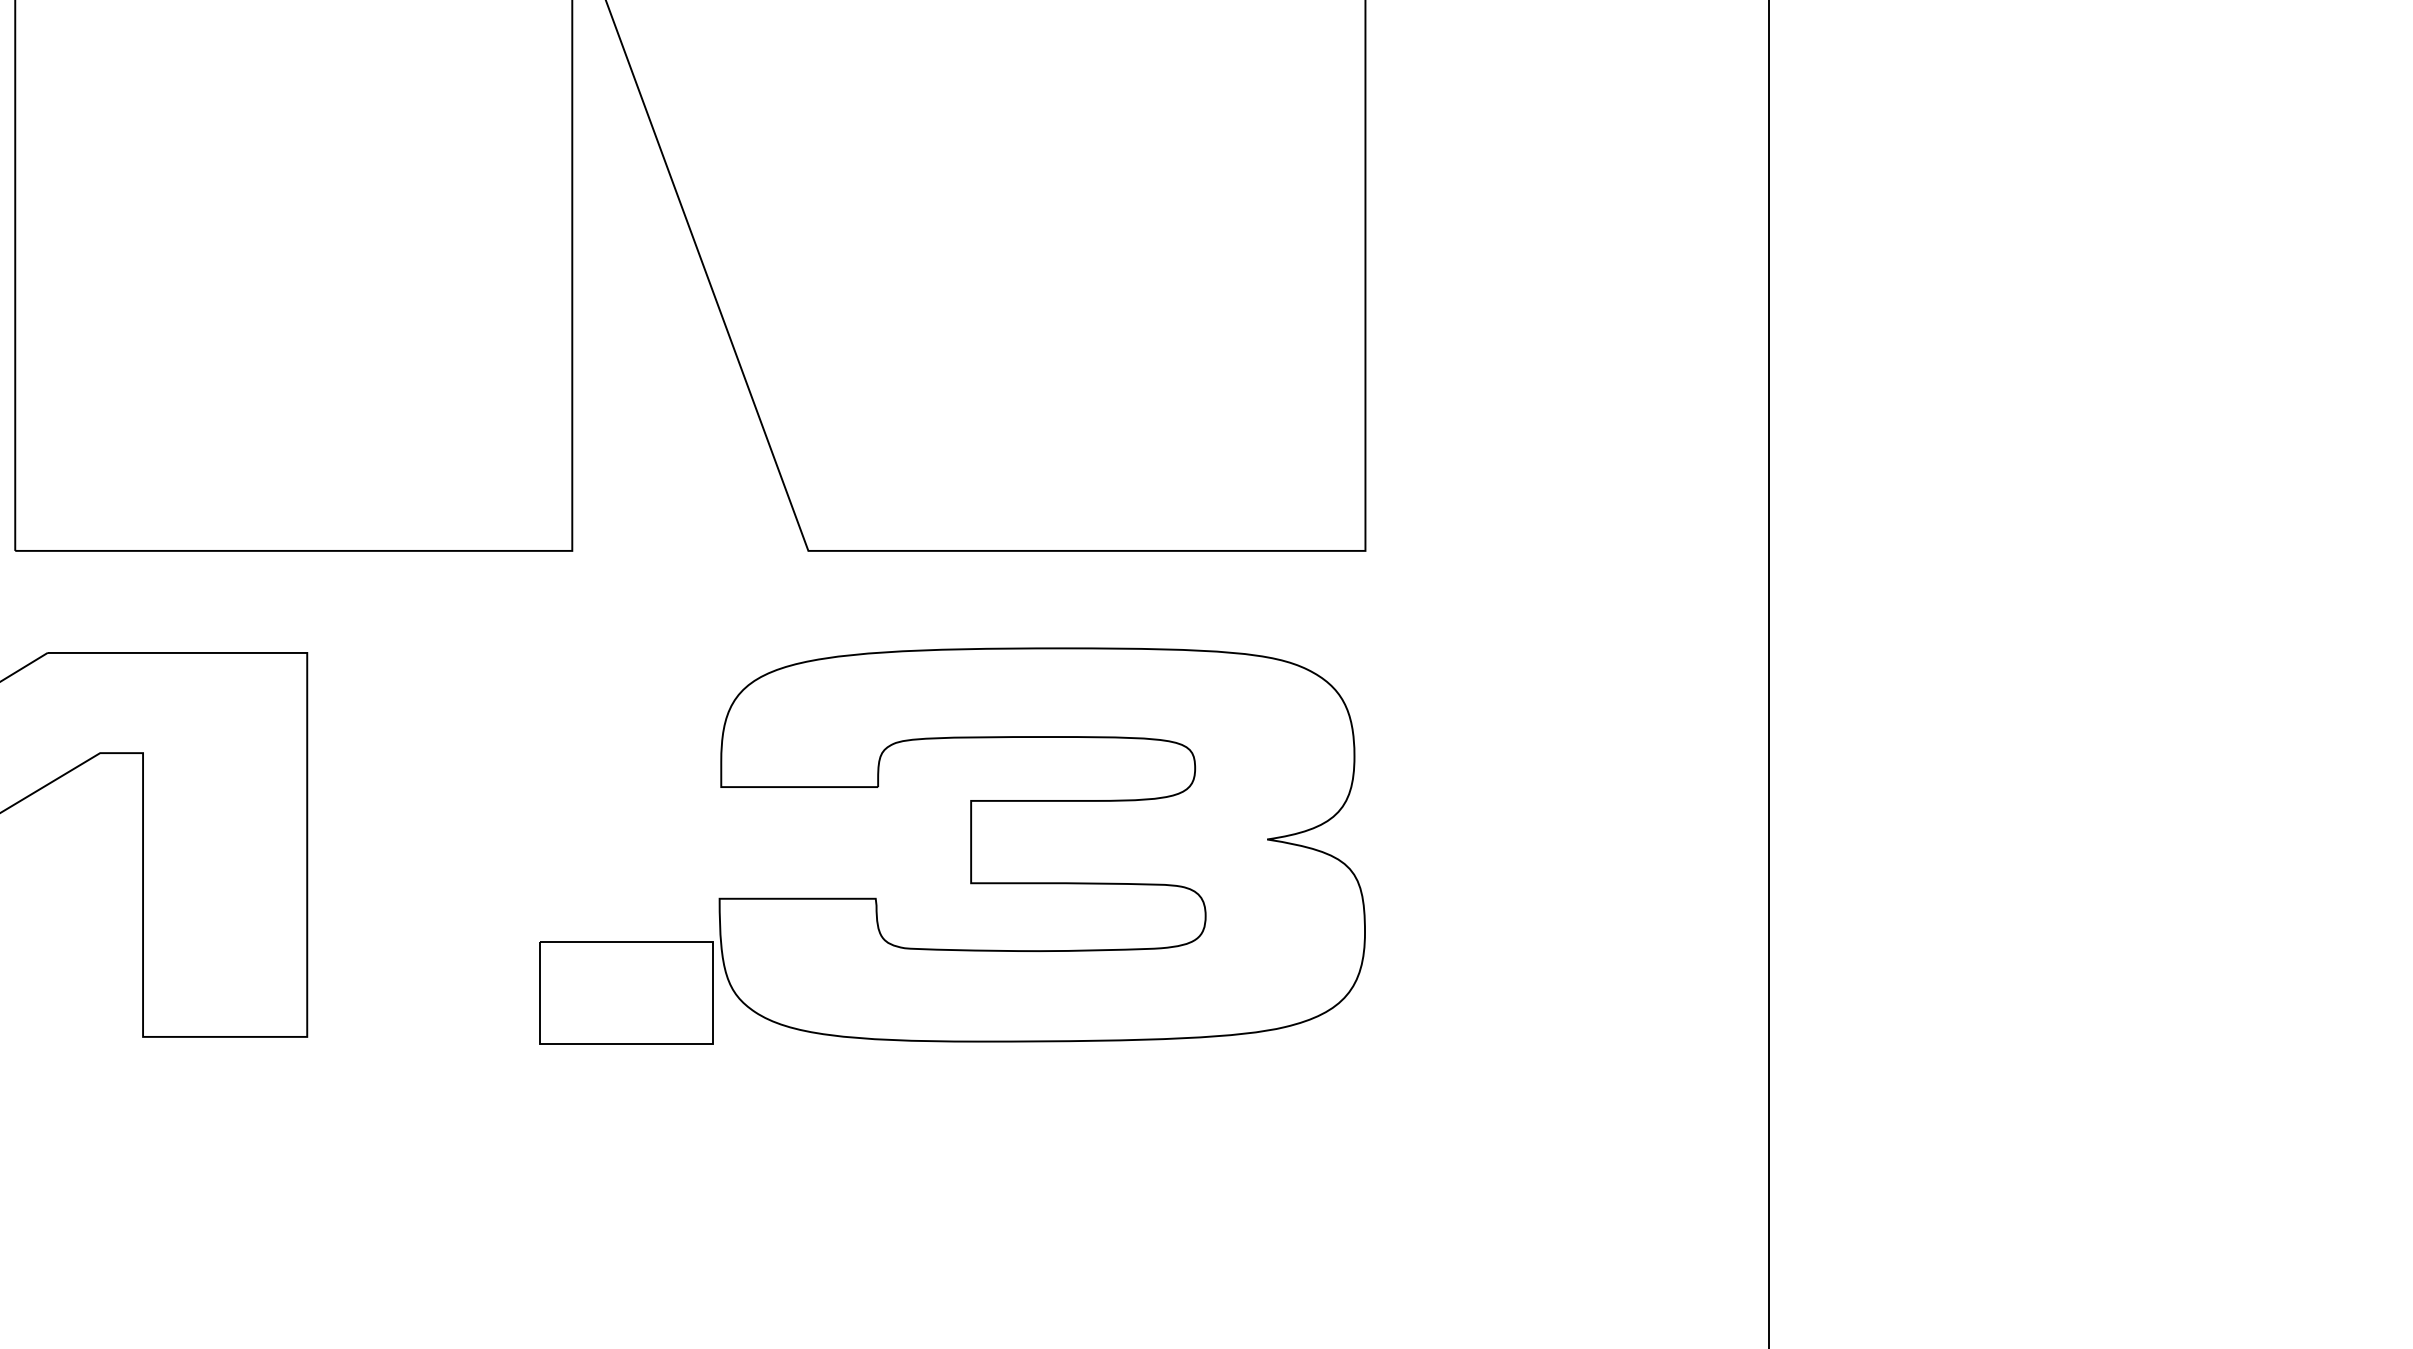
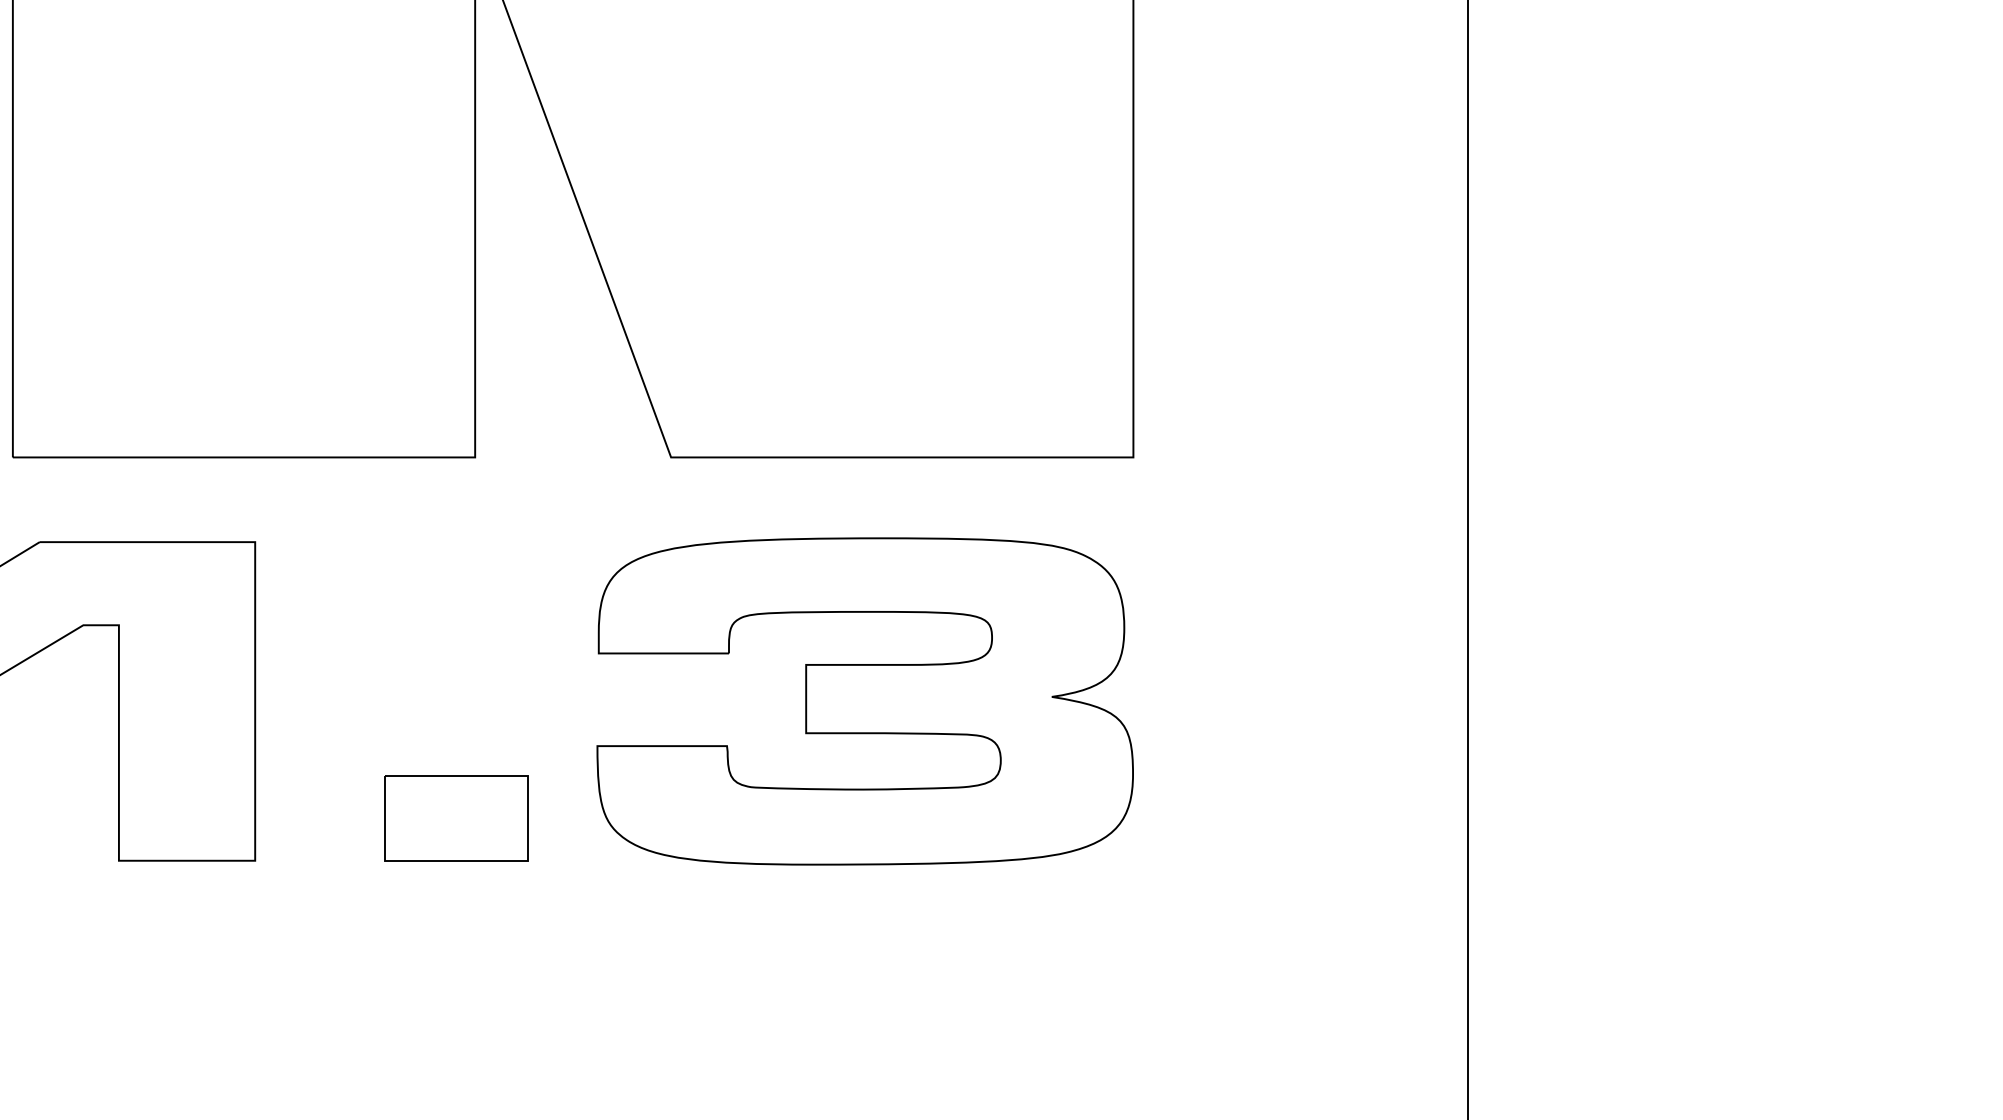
part: (626, 992) -> (456, 818), moved

